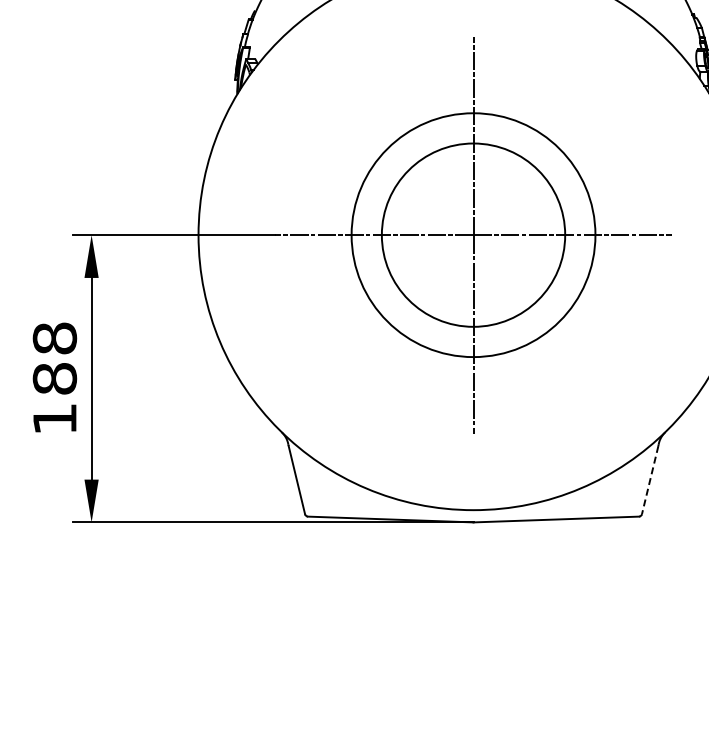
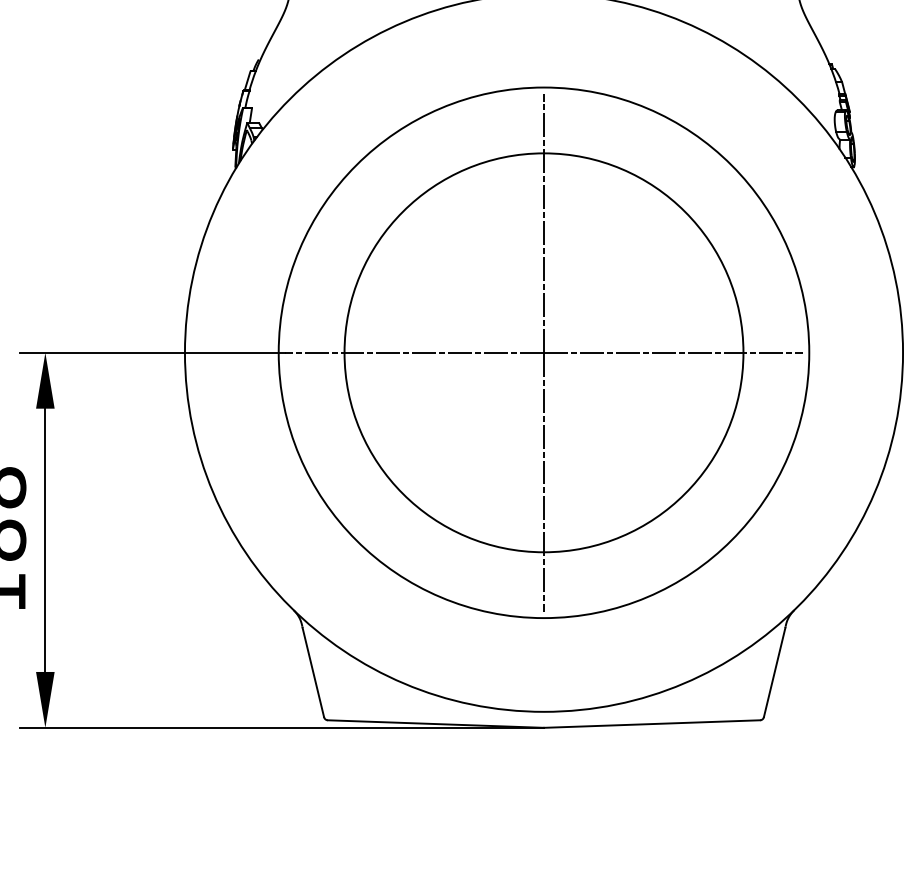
circle: (473, 234) -> (543, 351), size x1.67
circle: (473, 234) -> (543, 351), size x1.67
line: (650, 480) -> (775, 673), dashed -> solid

